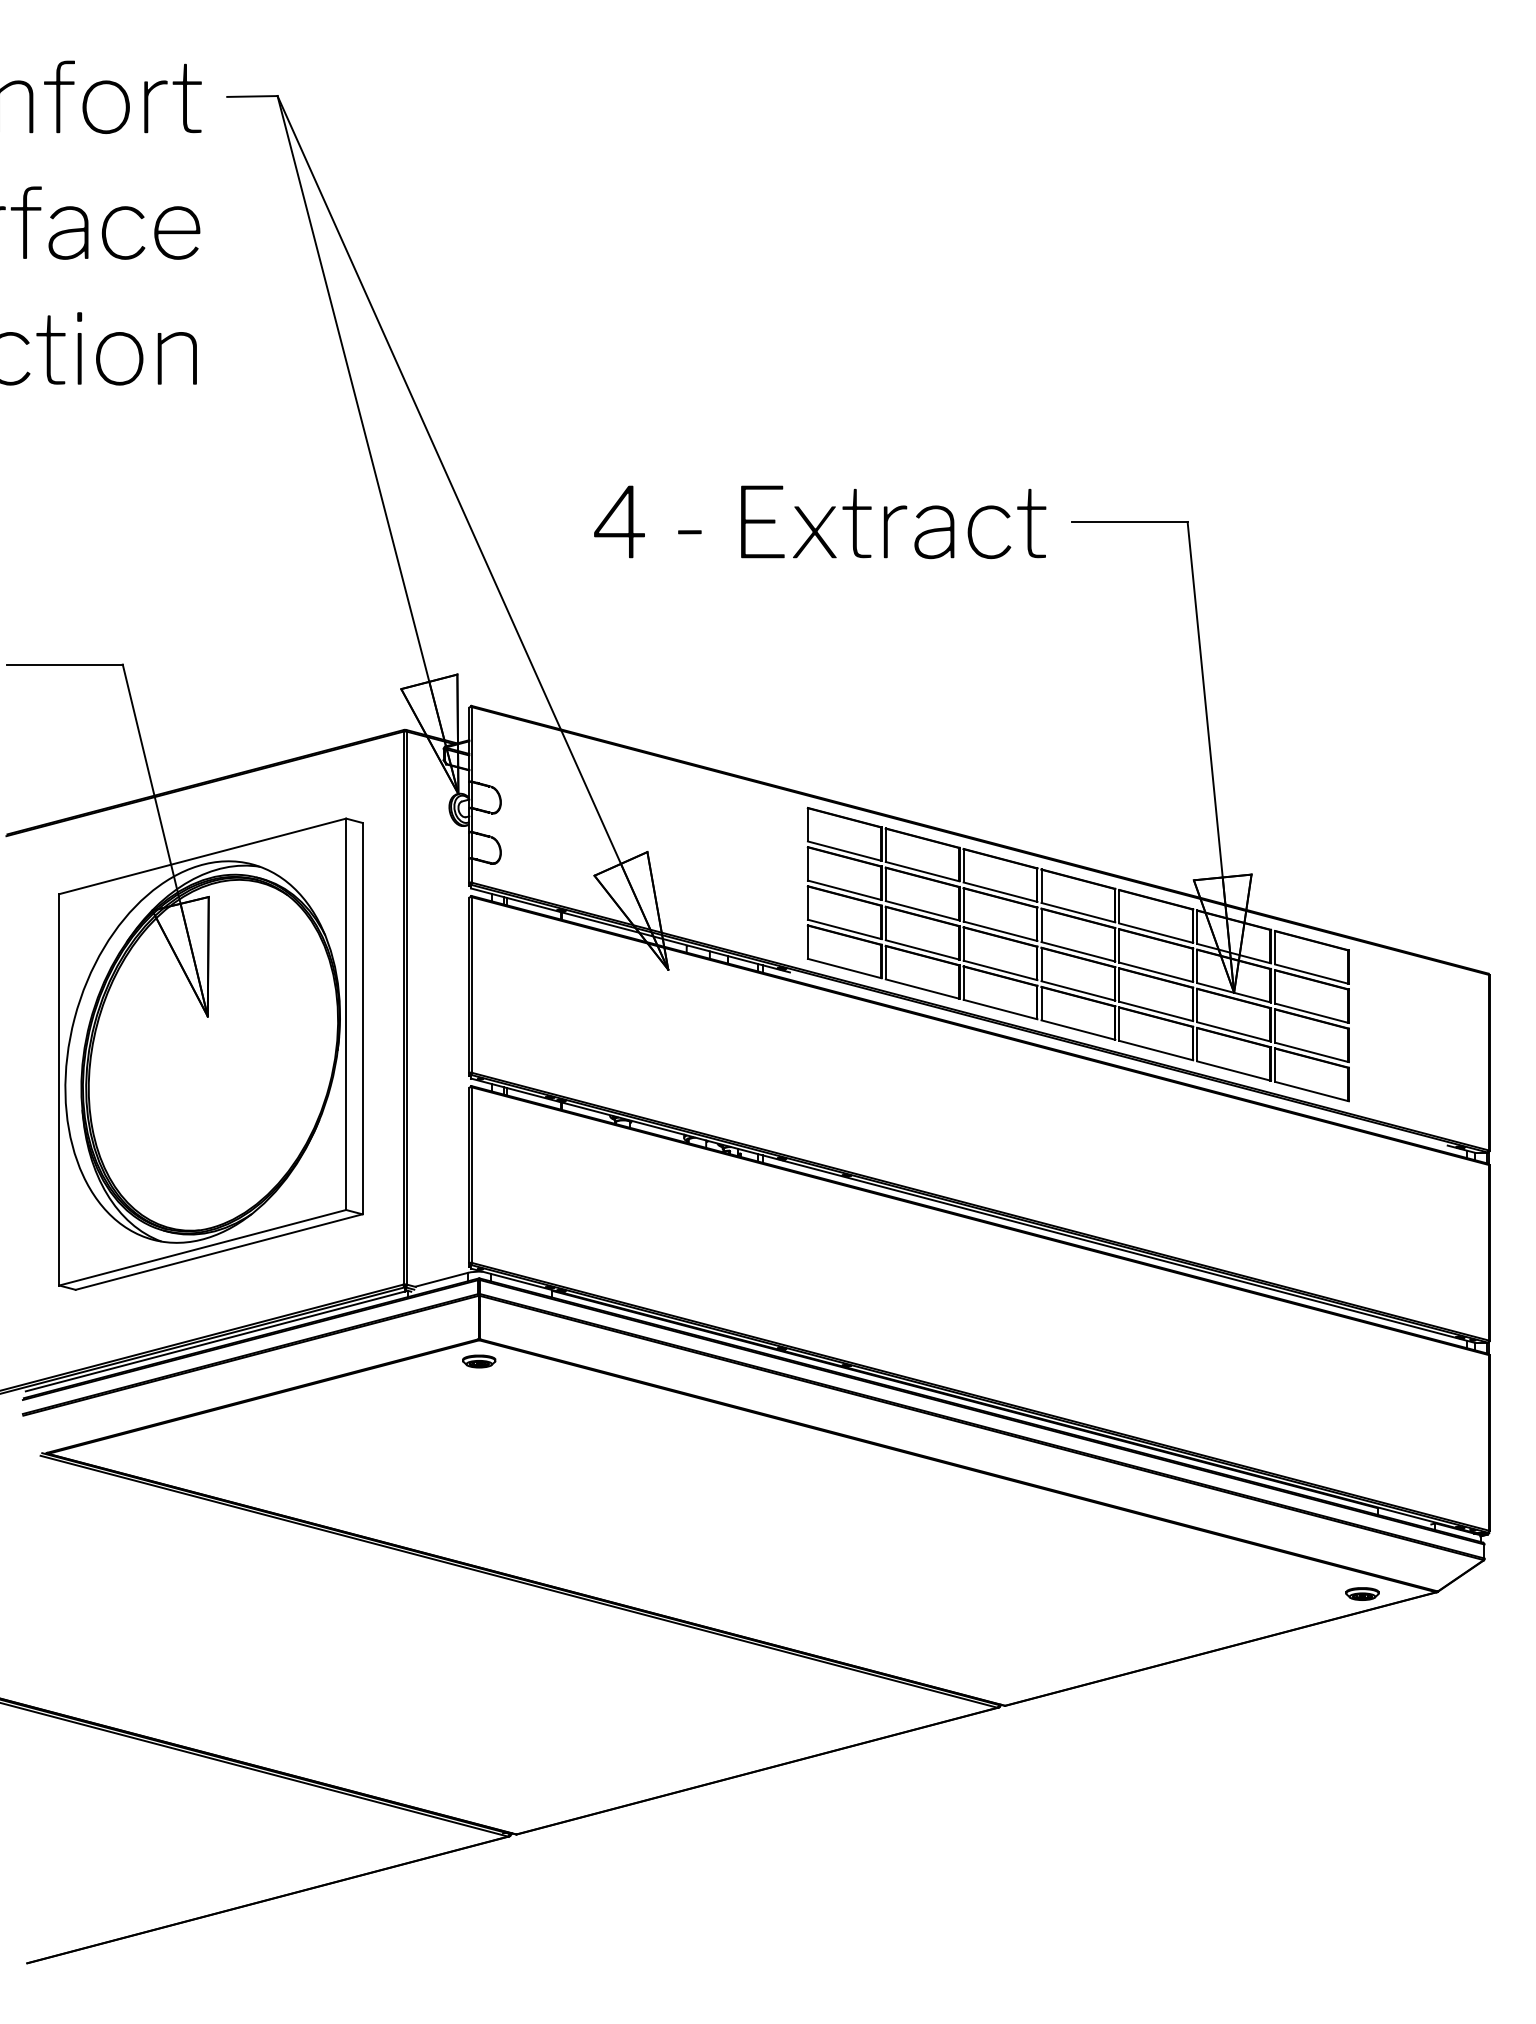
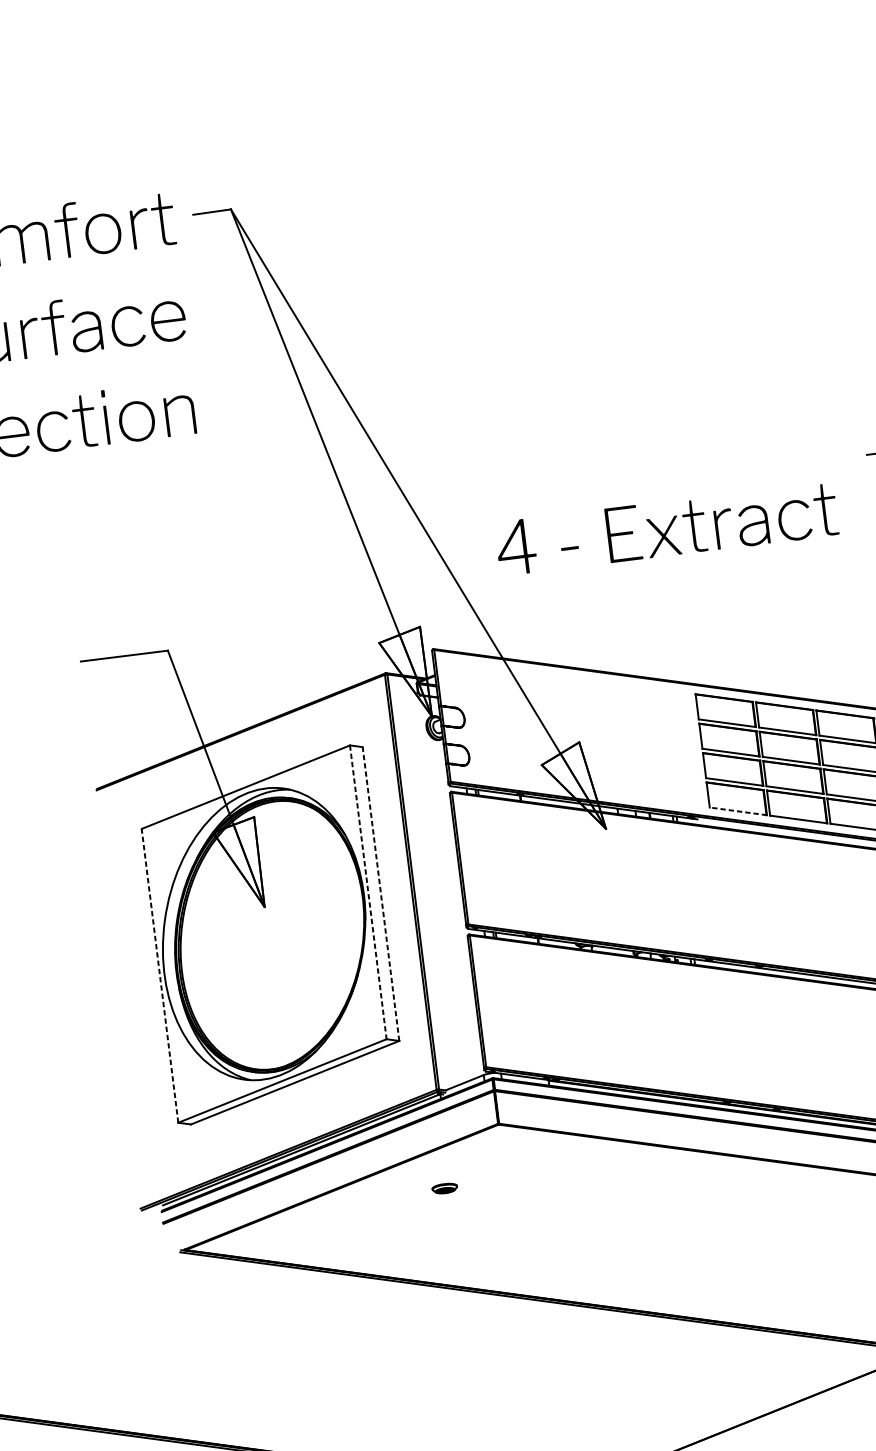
text: (820, 522) -> (667, 528), moved
line: (844, 968) -> (738, 811), solid -> dashed
line: (346, 1014) -> (368, 892), solid -> dashed
line: (362, 1018) -> (380, 893), solid -> dashed
line: (59, 1089) -> (160, 975), solid -> dashed
part: (479, 1361) -> (445, 1188), moved

